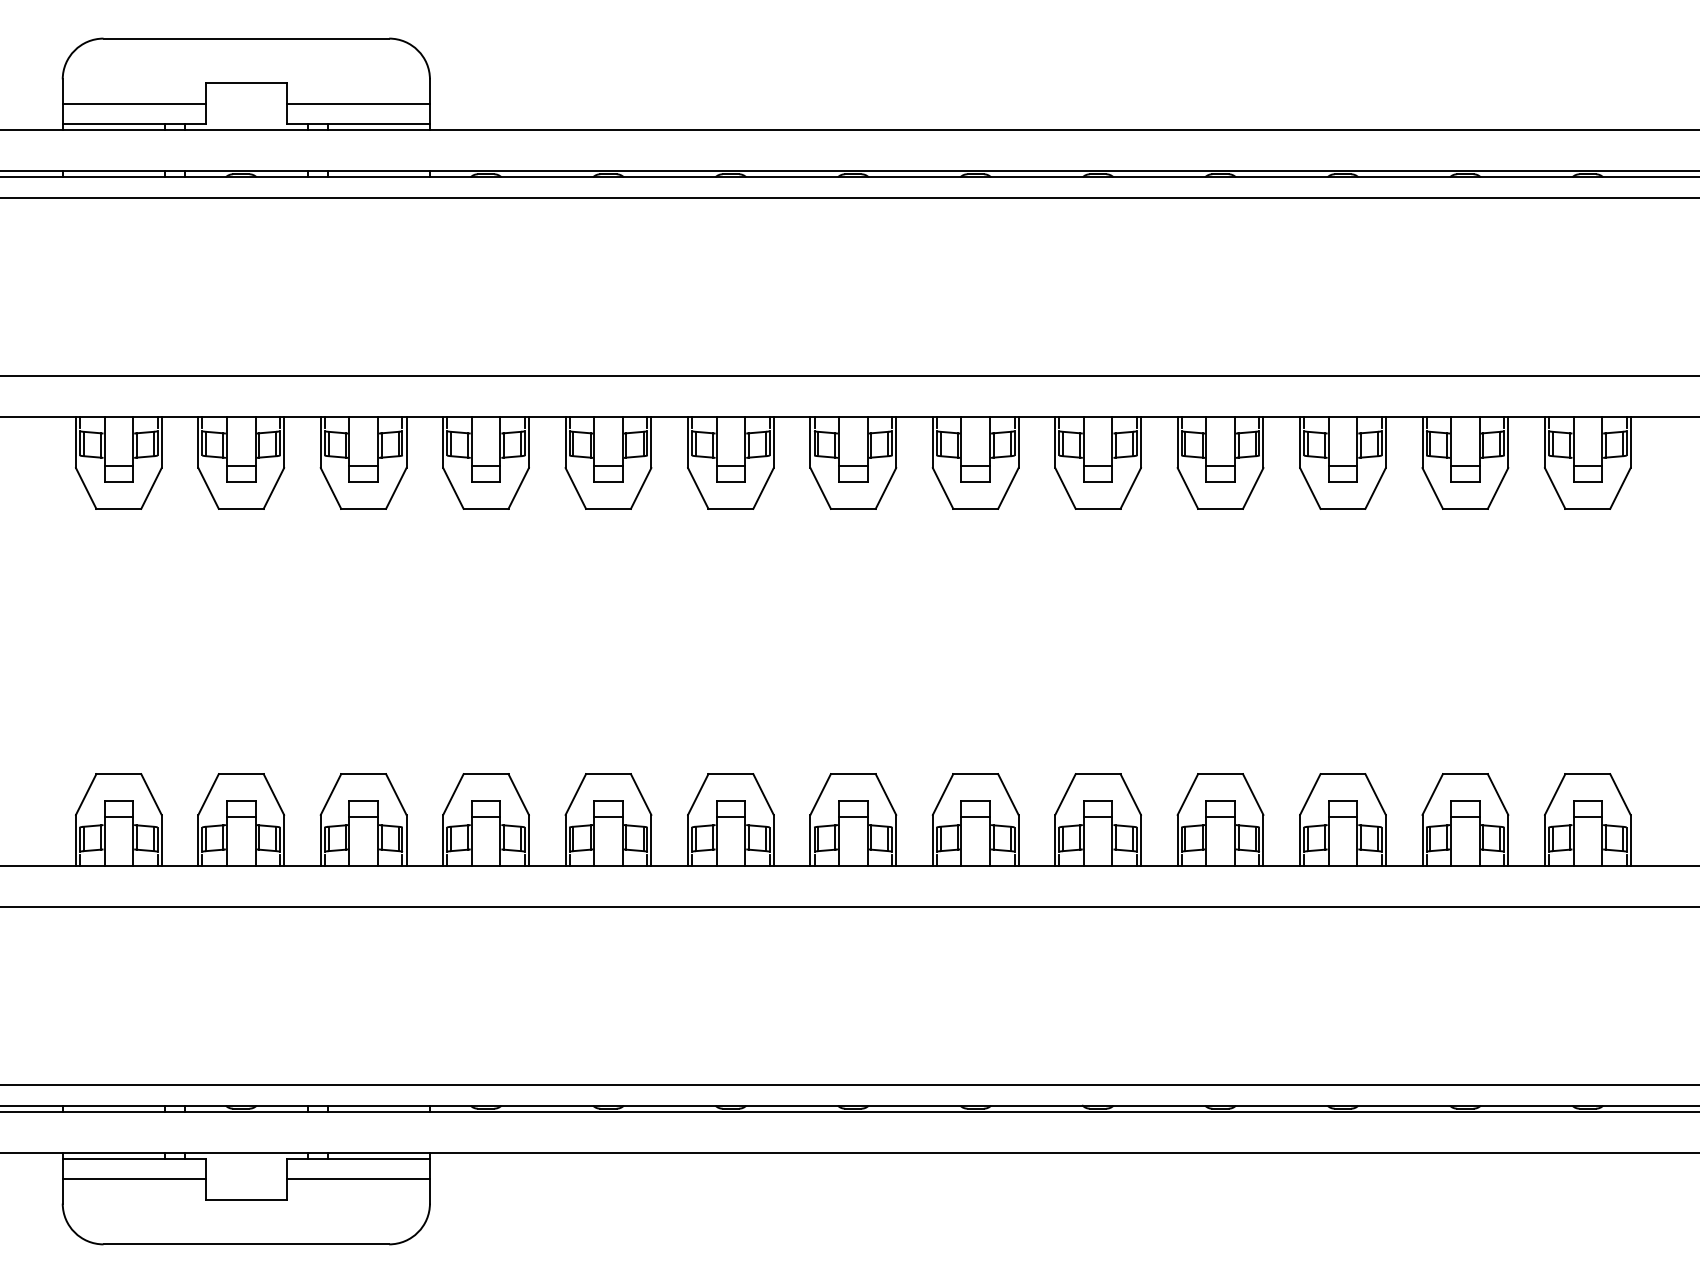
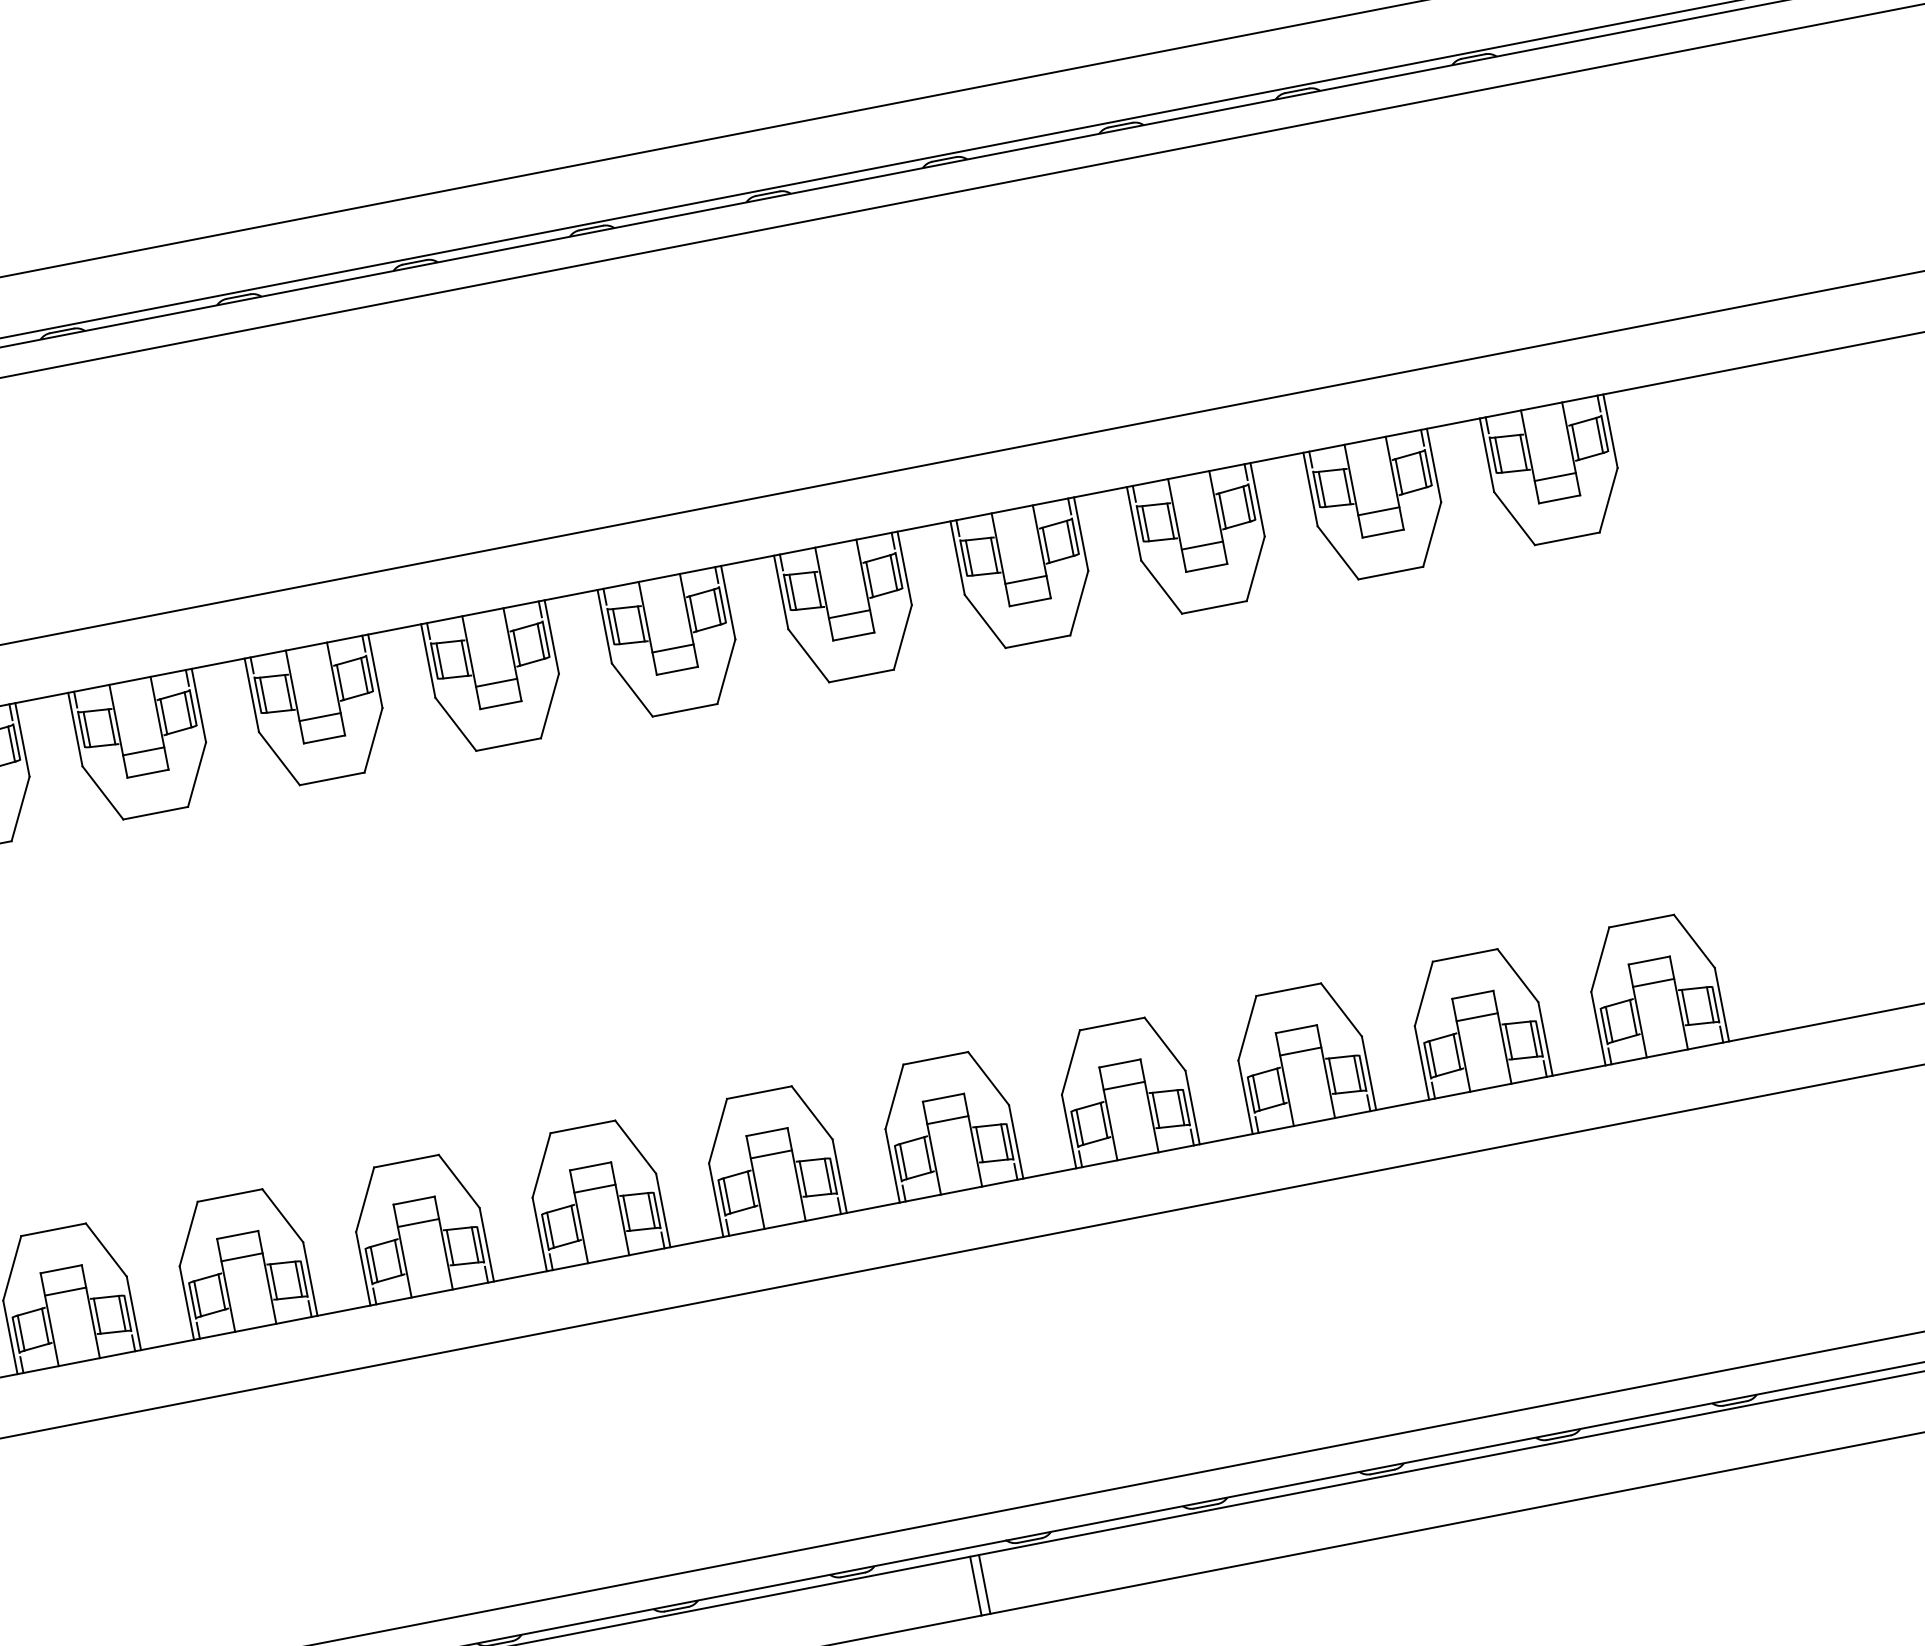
line: (1056, 1131) -> (975, 1585), added
line: (1062, 1131) -> (984, 1583), added

